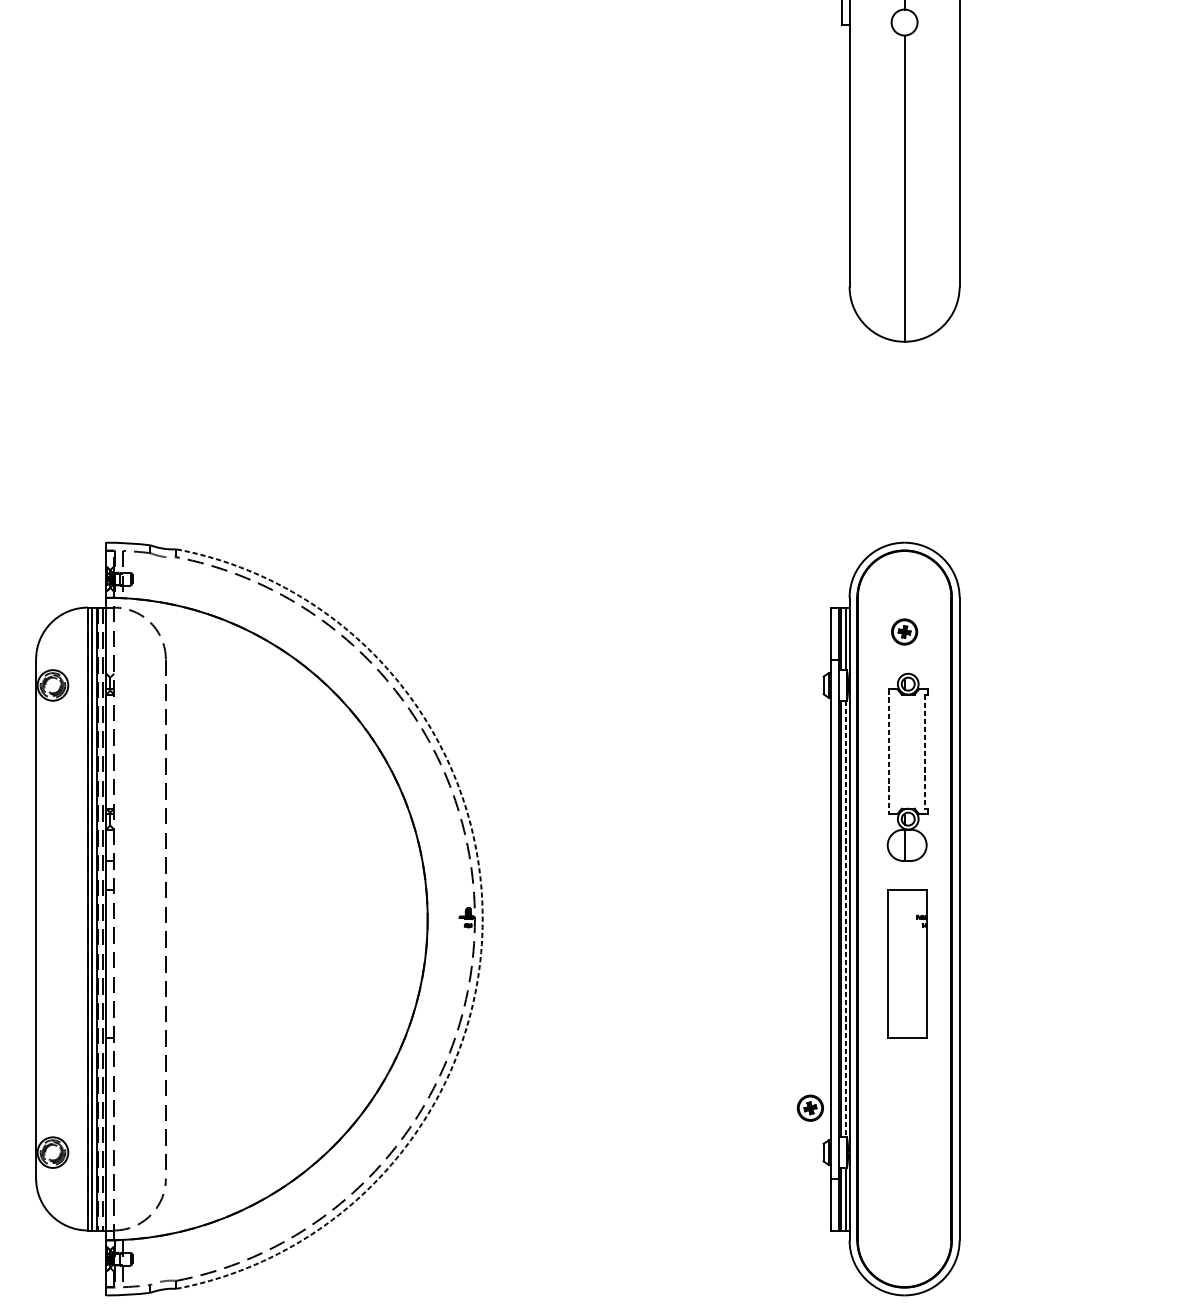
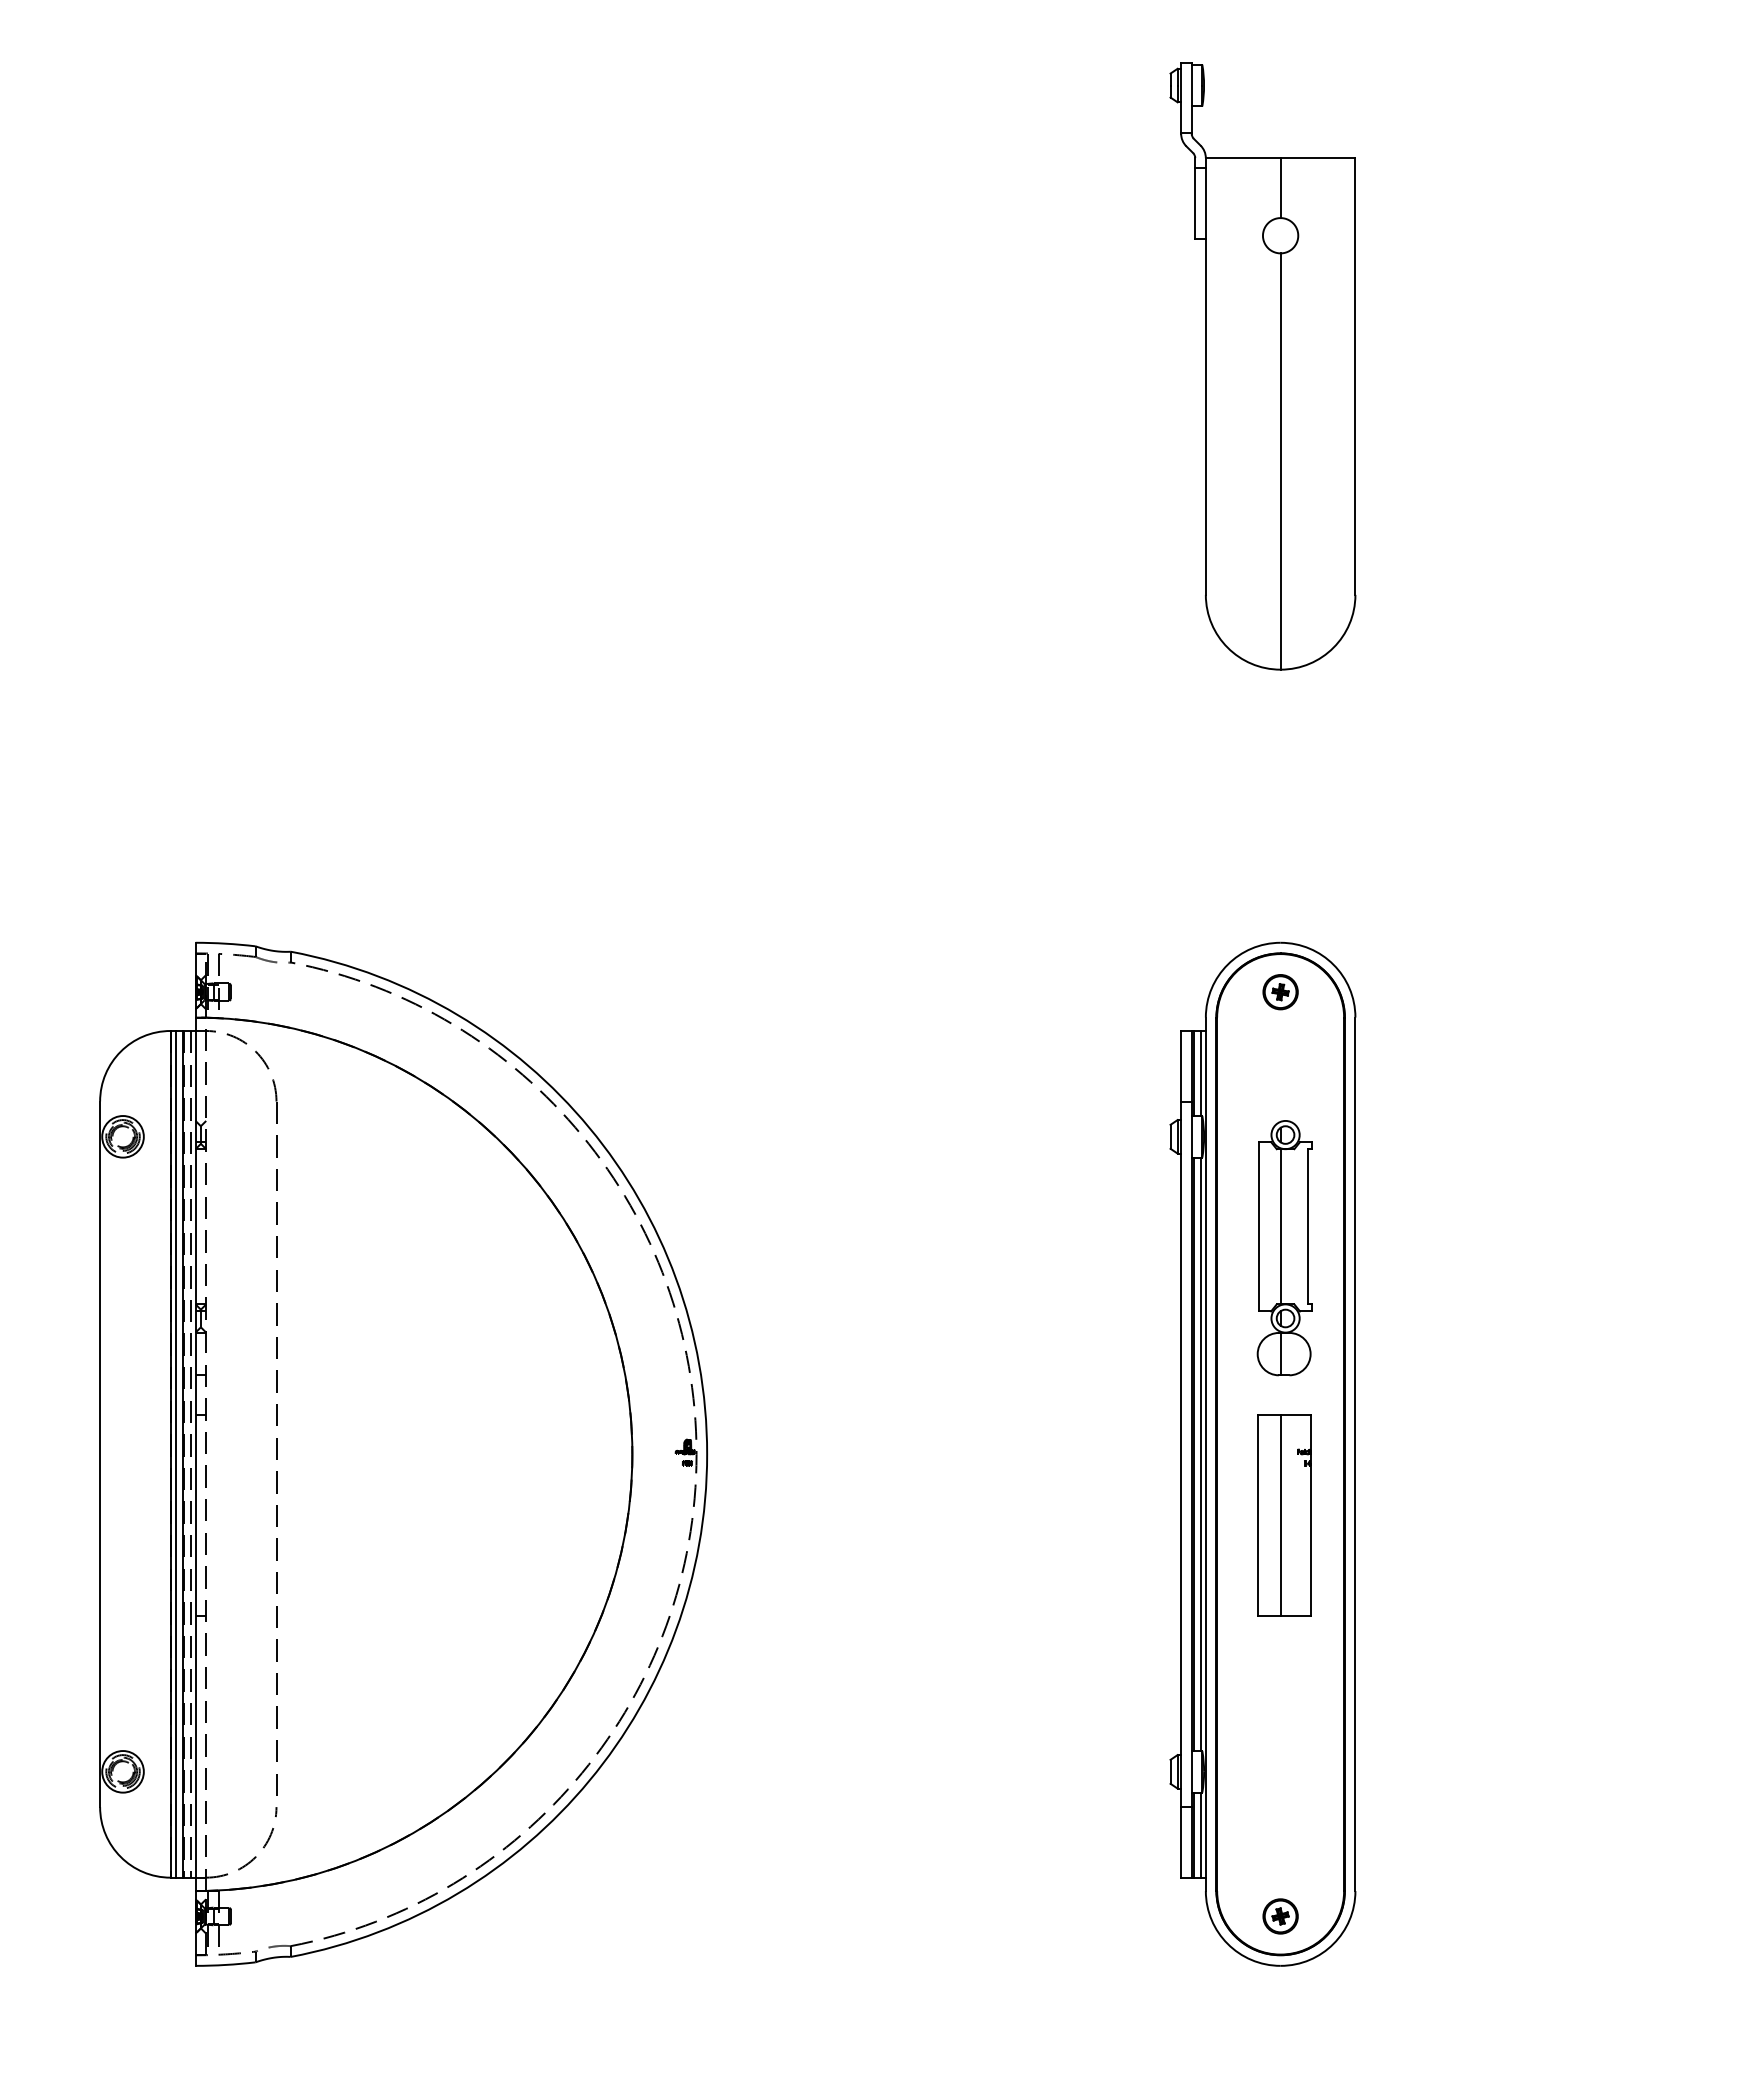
part: (904, 632) -> (1280, 992), moved
line: (888, 751) -> (1258, 1226), dashed -> solid
line: (904, 751) -> (1280, 1226), added
line: (925, 751) -> (1308, 1226), dashed -> solid
arc: (482, 919) -> (707, 1454), dashed -> solid
line: (845, 919) -> (1200, 1454), dashed -> solid
line: (904, 963) -> (1280, 1514), added
part: (810, 1108) -> (1280, 1916), moved

